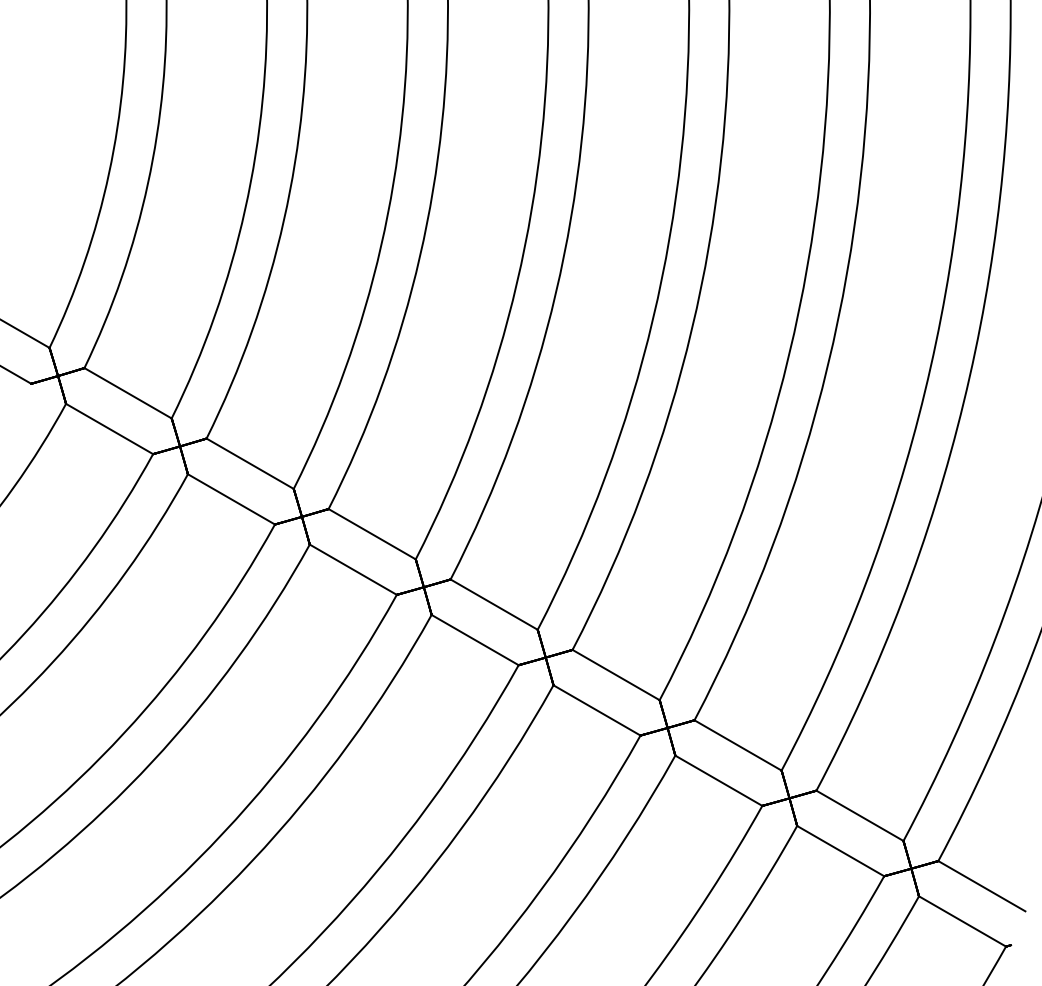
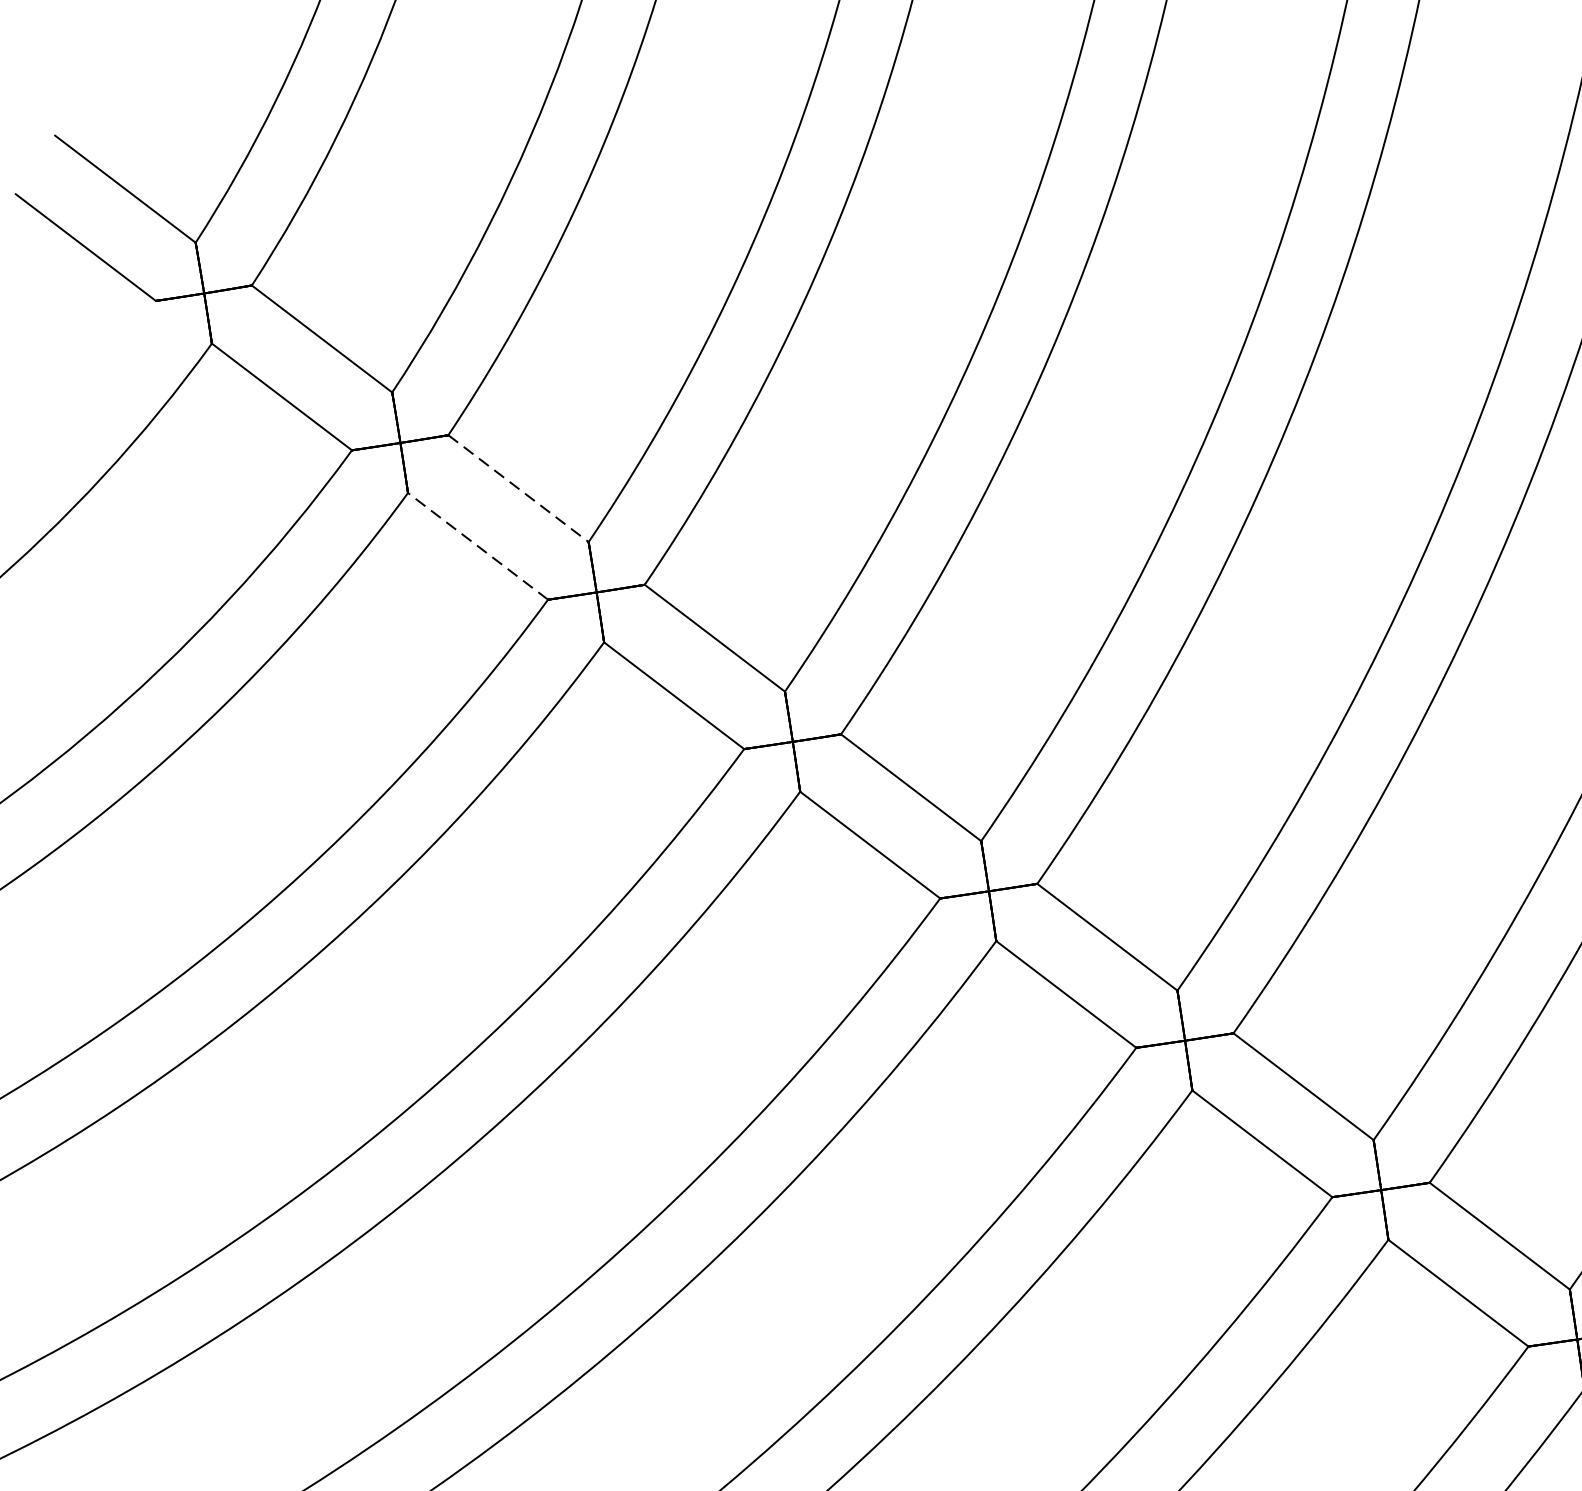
line: (250, 464) -> (518, 489), solid -> dashed
line: (231, 499) -> (478, 546), solid -> dashed

